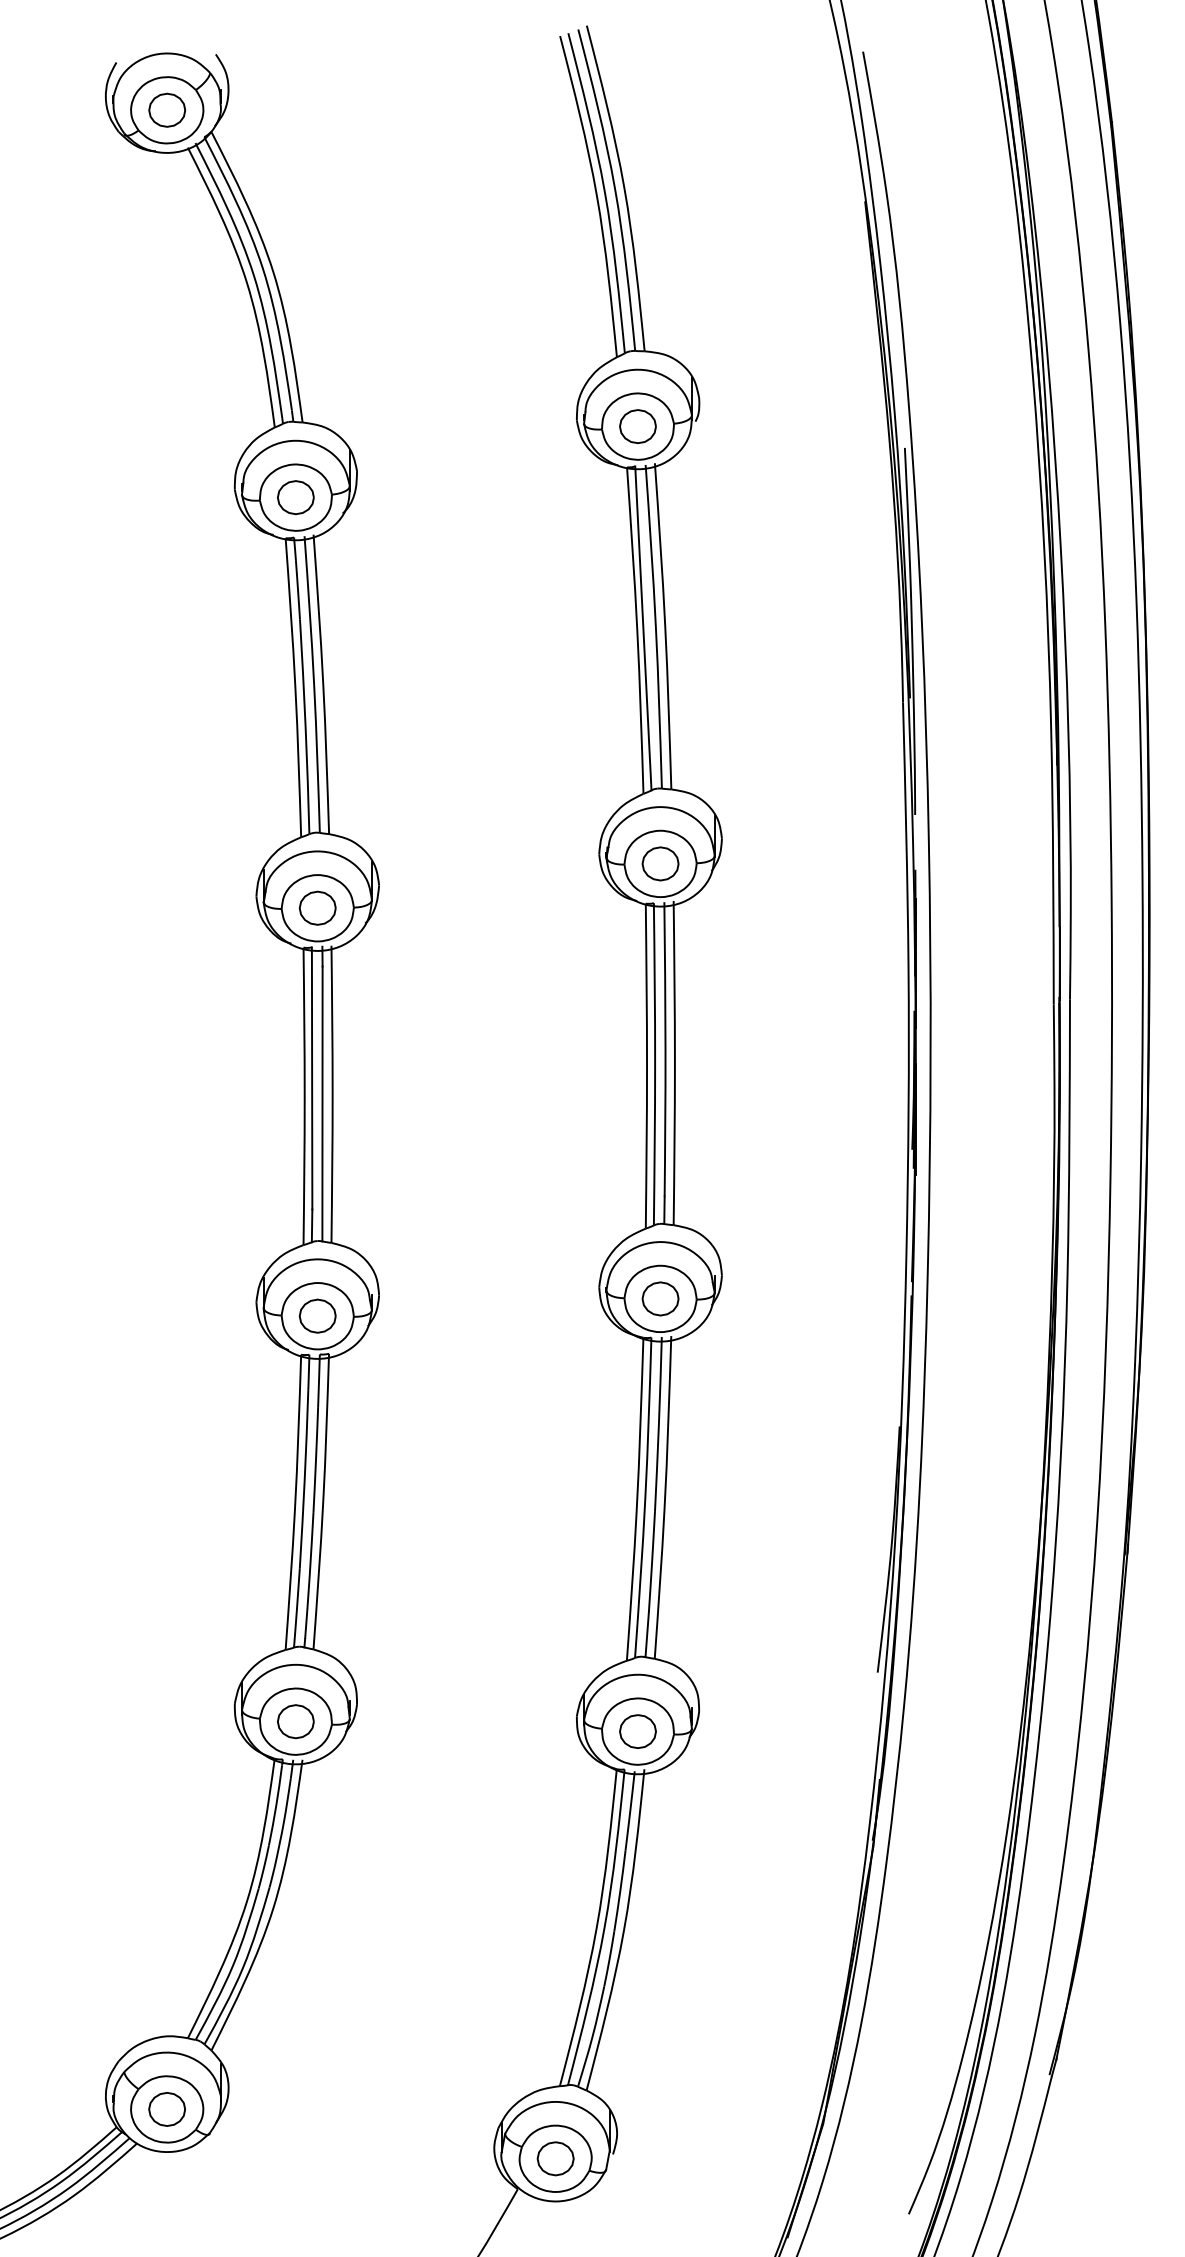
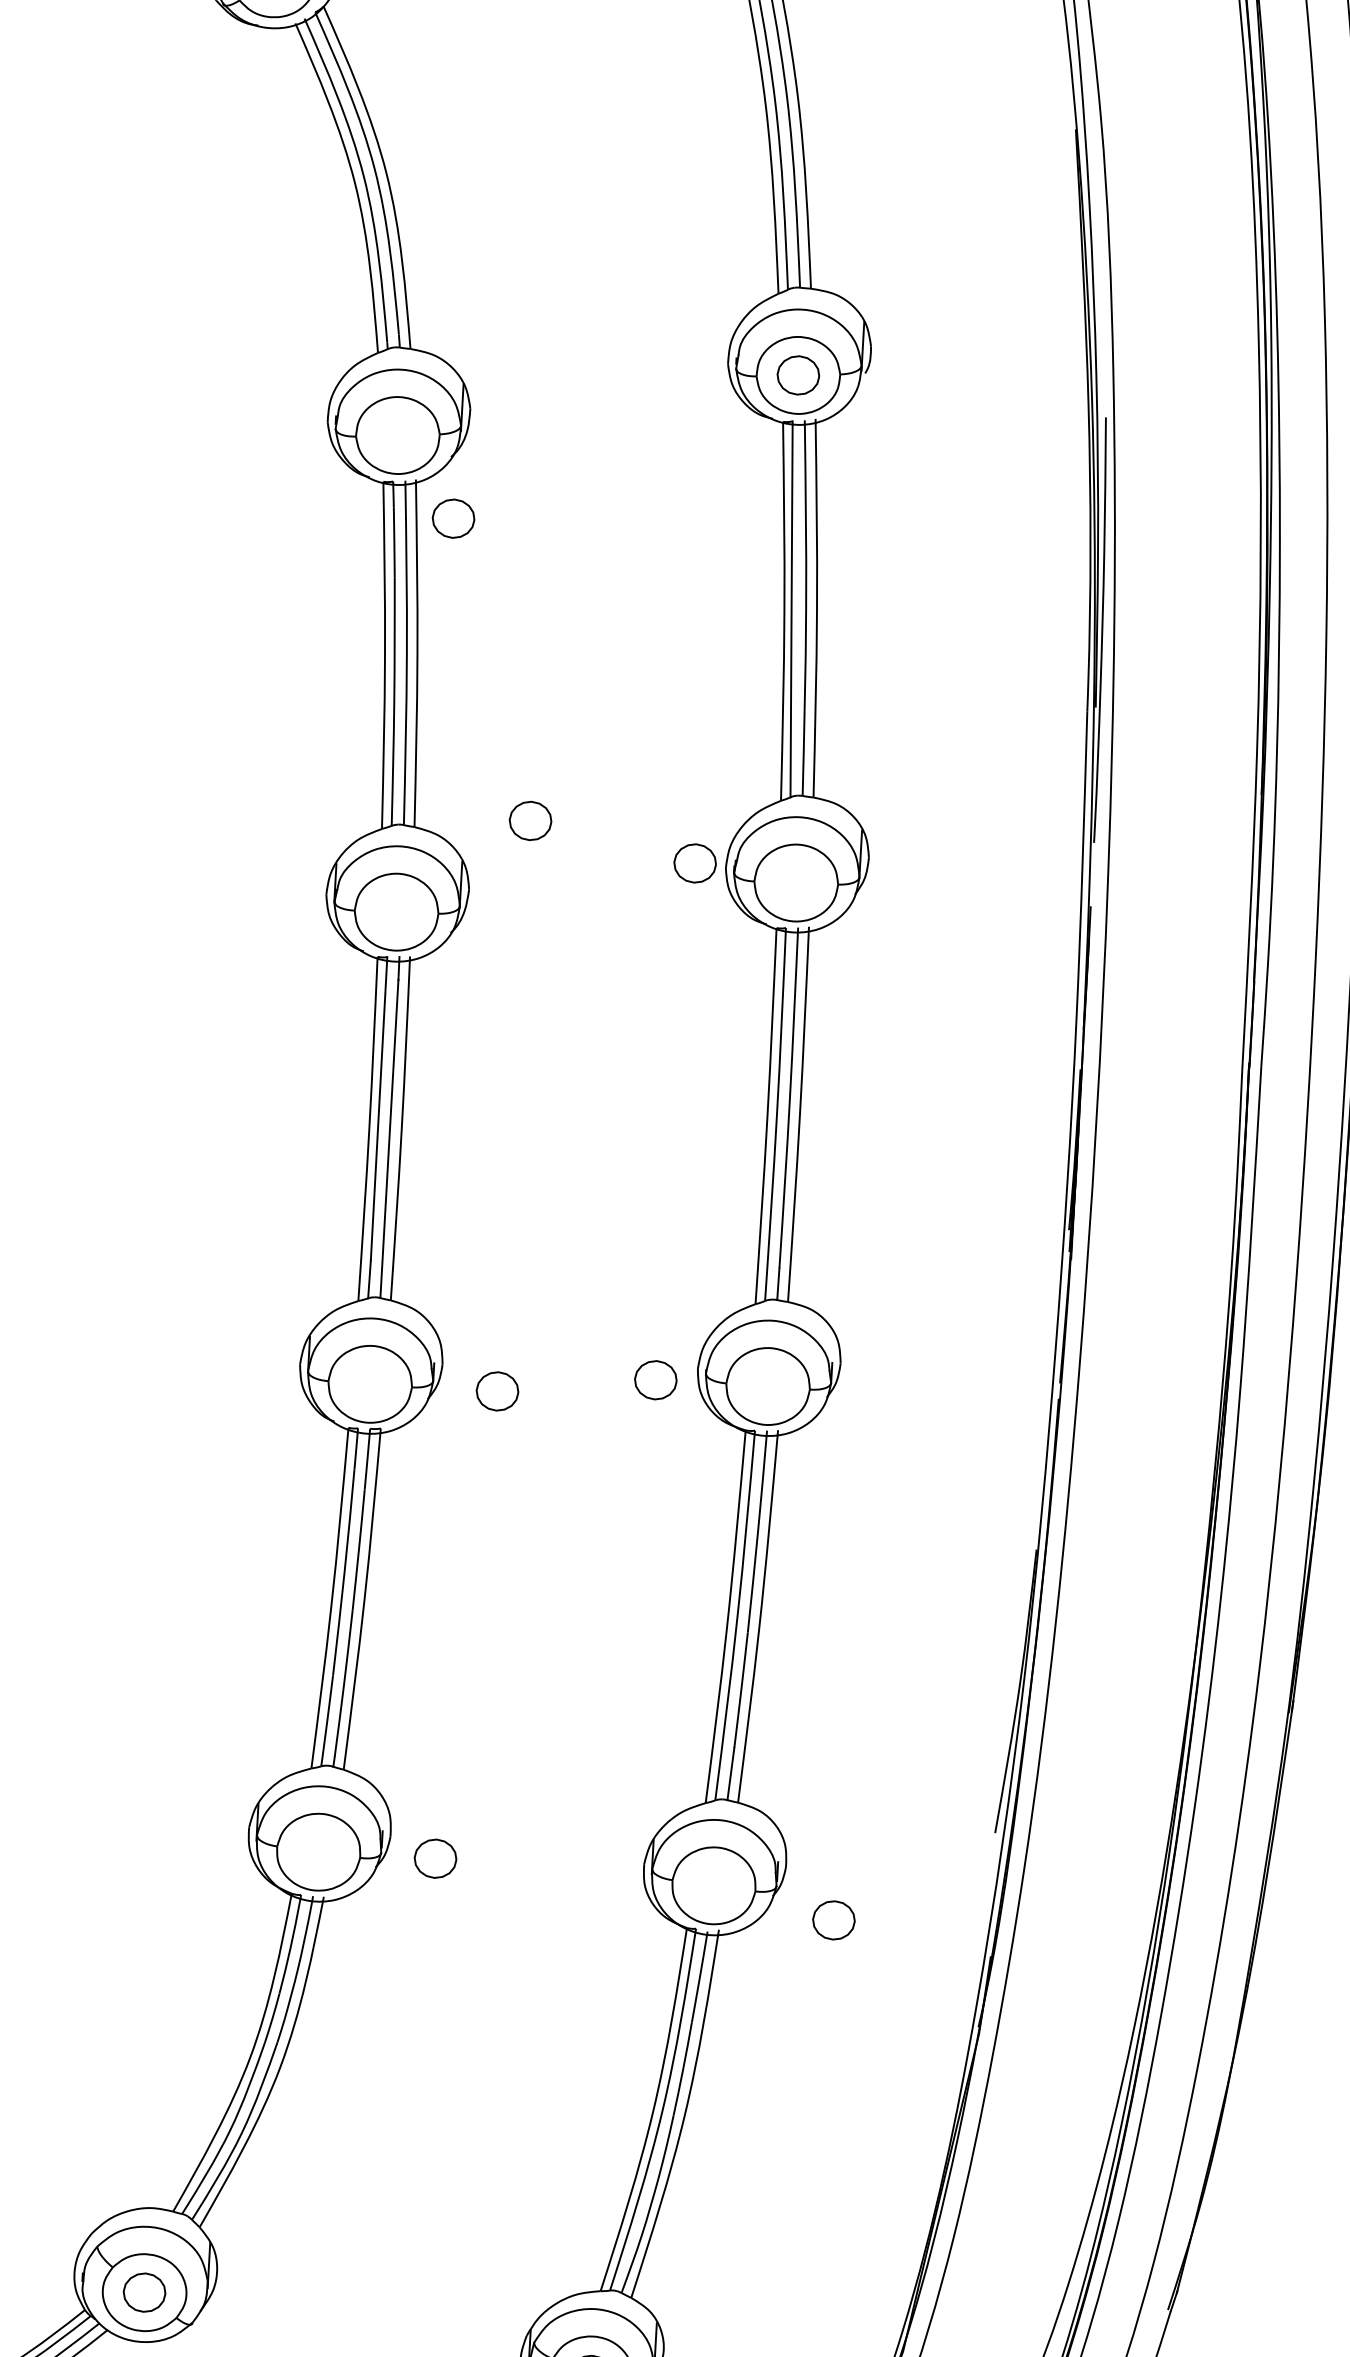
part: (295, 497) -> (453, 518), moved
part: (660, 863) -> (695, 862), moved
part: (317, 907) -> (530, 820), moved
part: (660, 1298) -> (655, 1379), moved
part: (317, 1315) -> (497, 1390), moved
part: (295, 1721) -> (435, 1858), moved
part: (637, 1731) -> (833, 1920), moved

